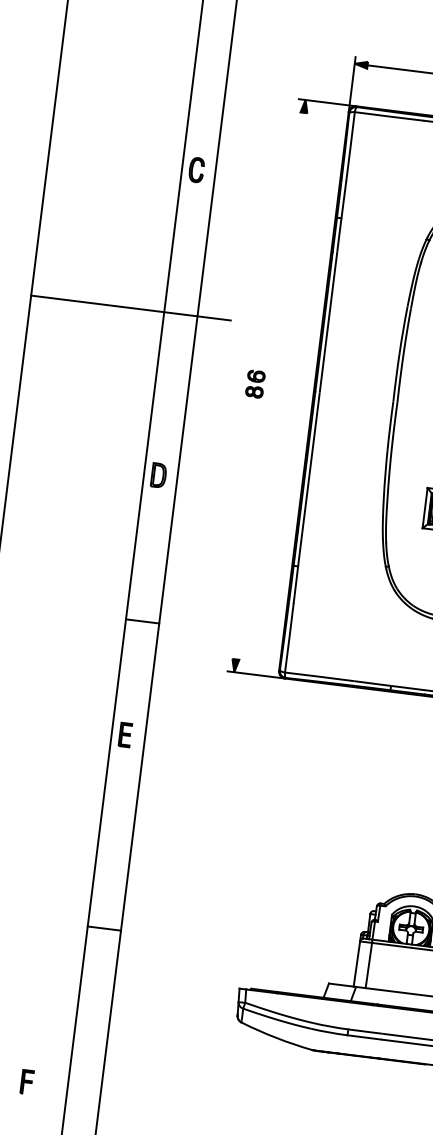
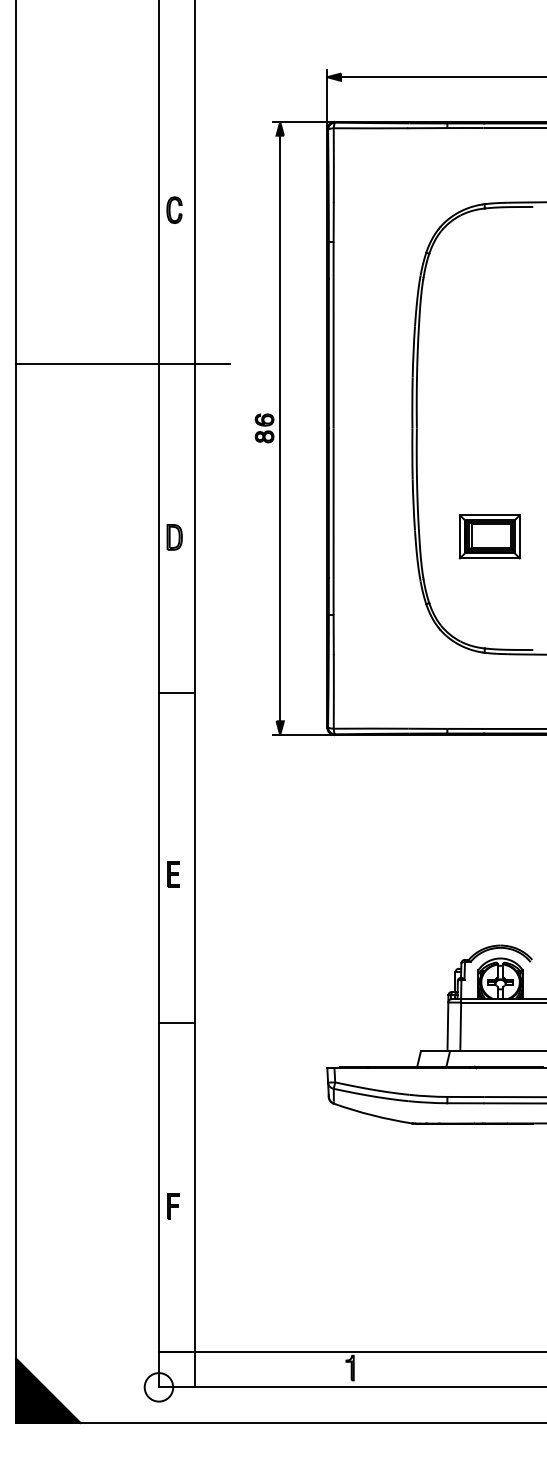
line: (270, 386) -> (280, 428), added
part: (125, 734) -> (173, 874), moved
part: (27, 1081) -> (173, 1206), moved

